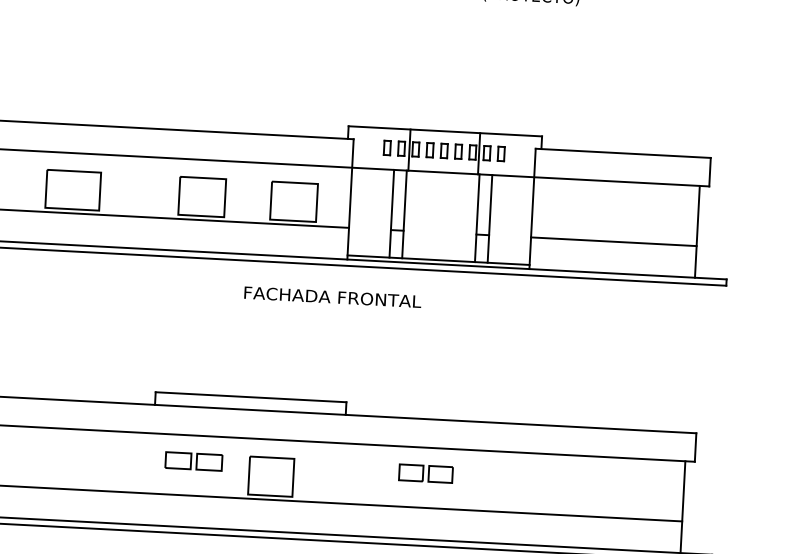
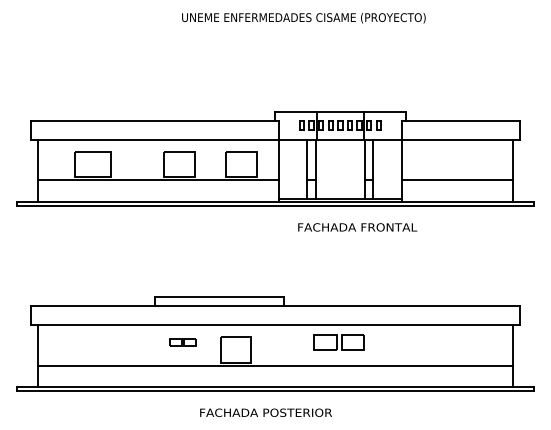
text: (332, 297) -> (357, 227), moved
part: (192, 461) -> (182, 342), size x0.7
part: (426, 473) -> (339, 342), size x1.4

